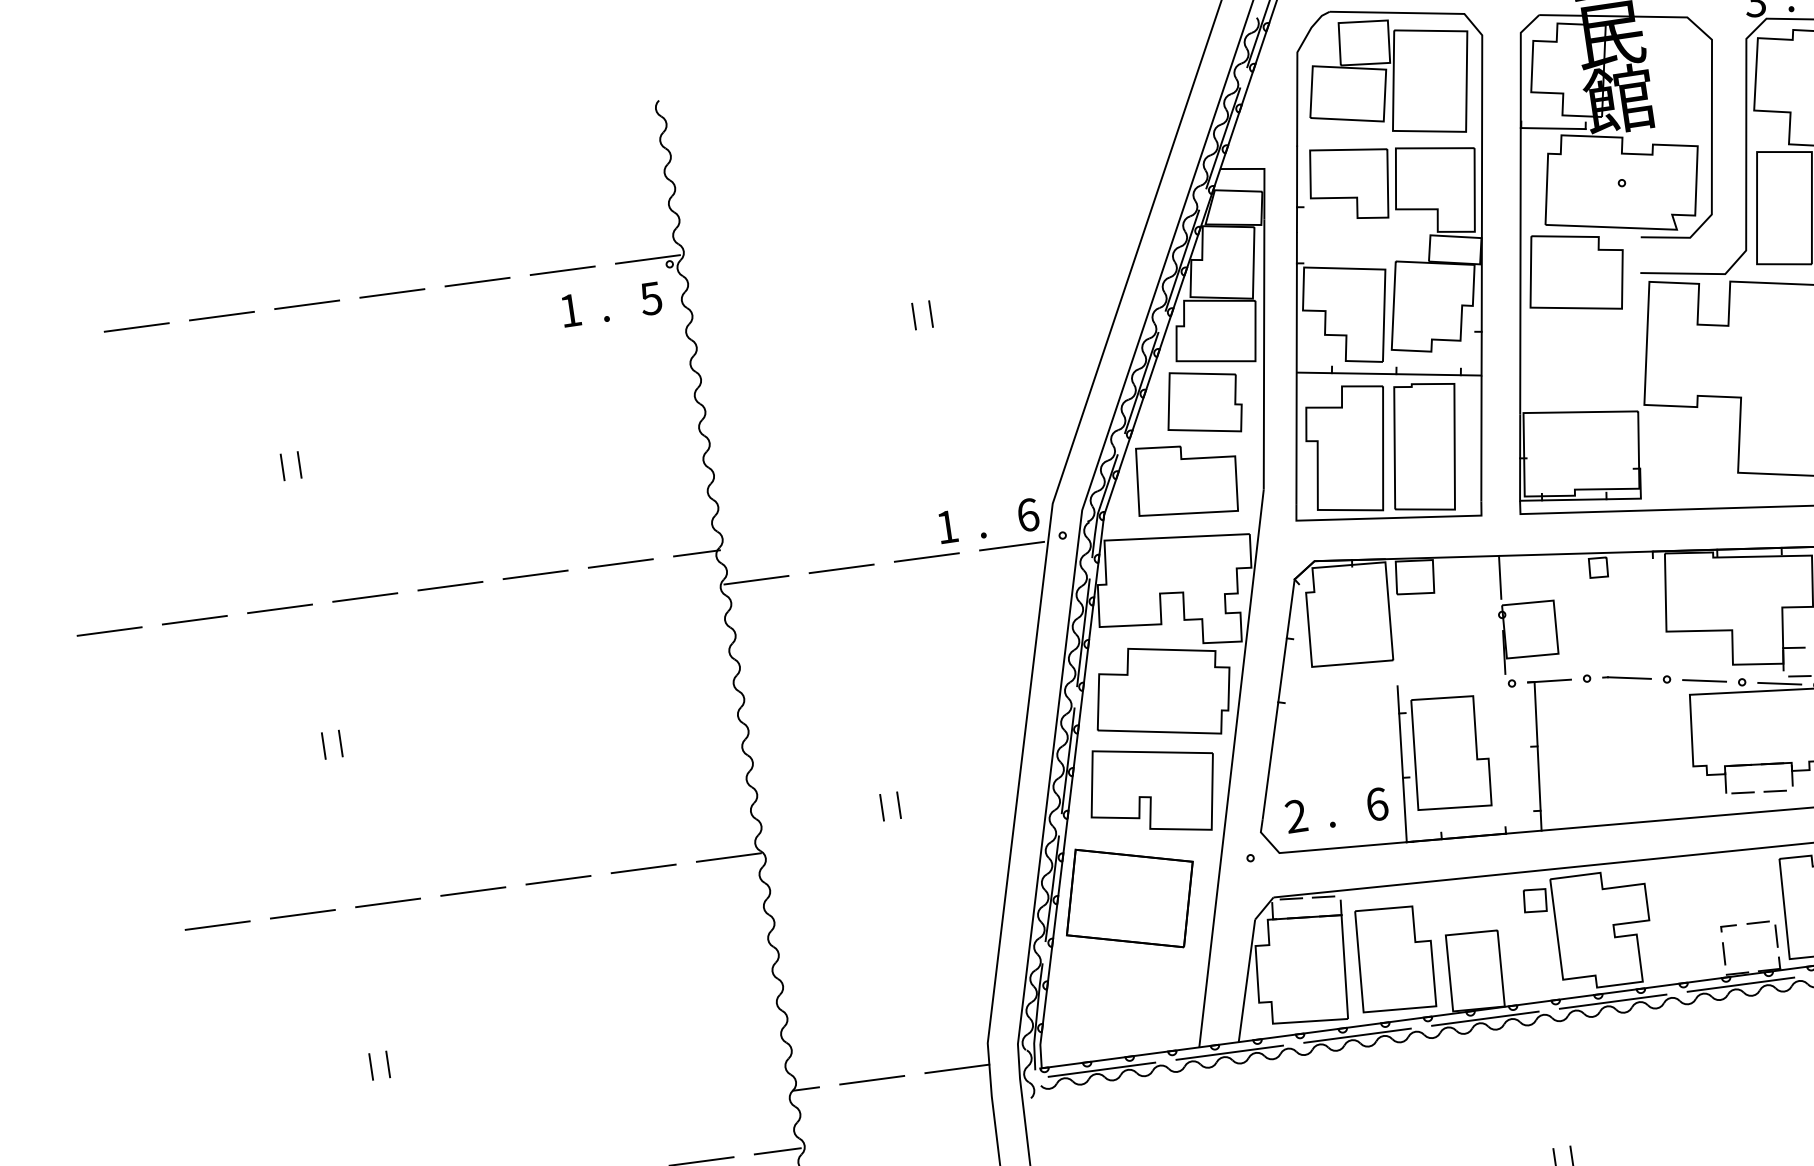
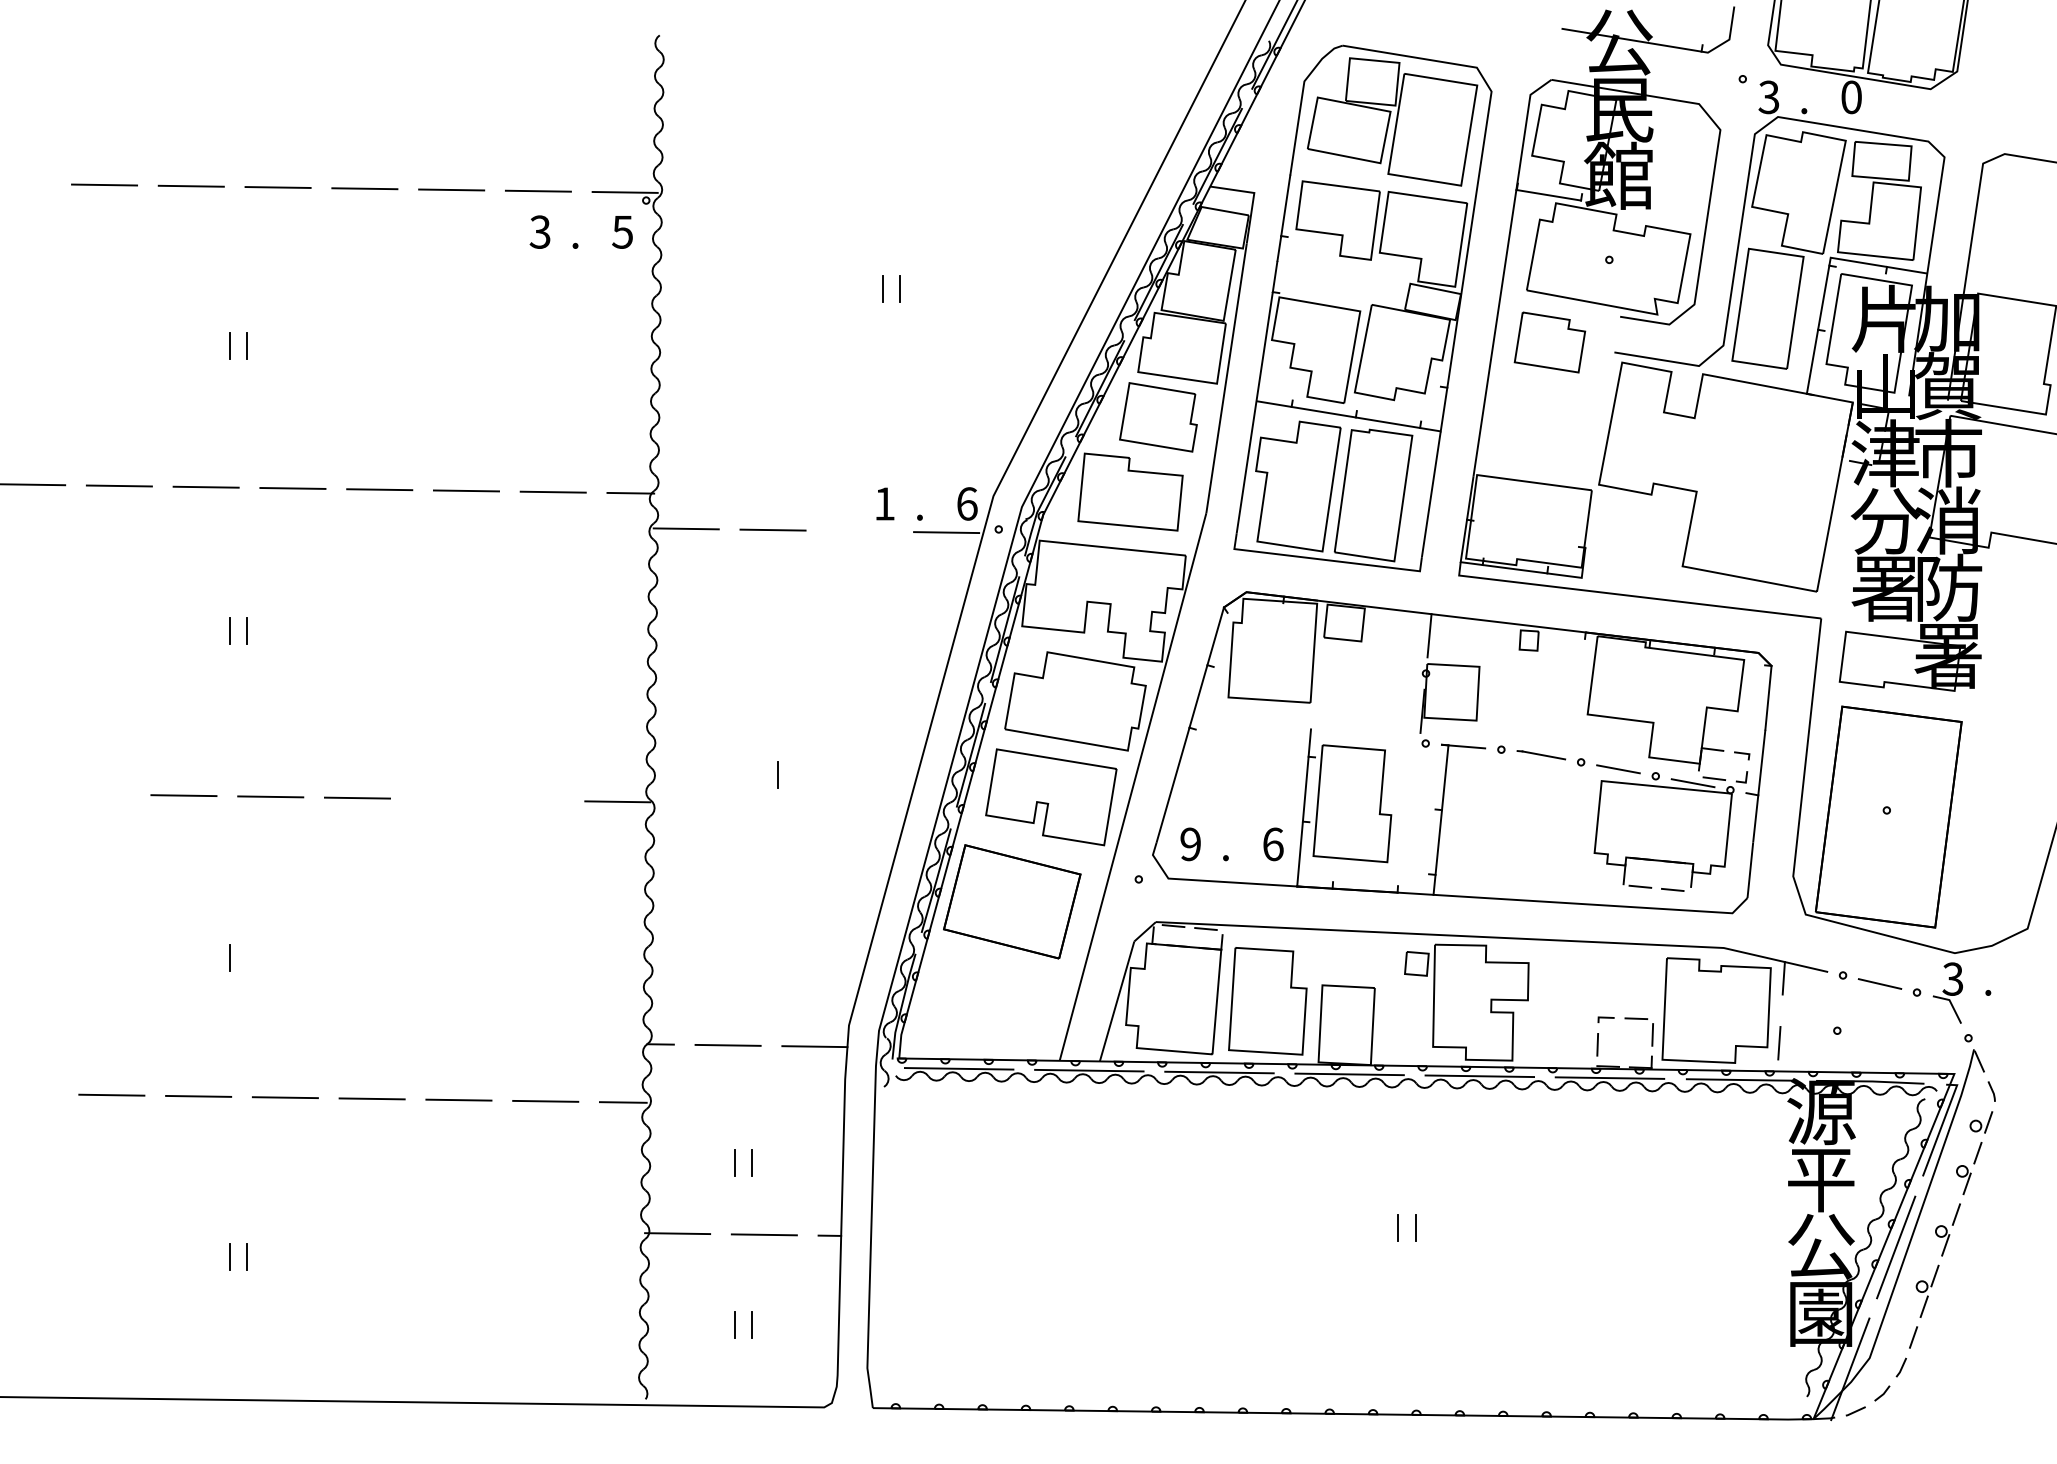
part: (1575, 272) -> (1549, 342), size x0.7
text: (569, 310) -> (539, 231), 1 -> 3
line: (926, 557) -> (859, 531), removed
line: (899, 805) -> (795, 774), removed
text: (1296, 816) -> (1190, 844), 2 -> 9
line: (643, 868) -> (530, 800), removed
line: (557, 879) -> (443, 798), removed
line: (216, 924) -> (96, 793), removed
line: (388, 1064) -> (247, 958), removed

